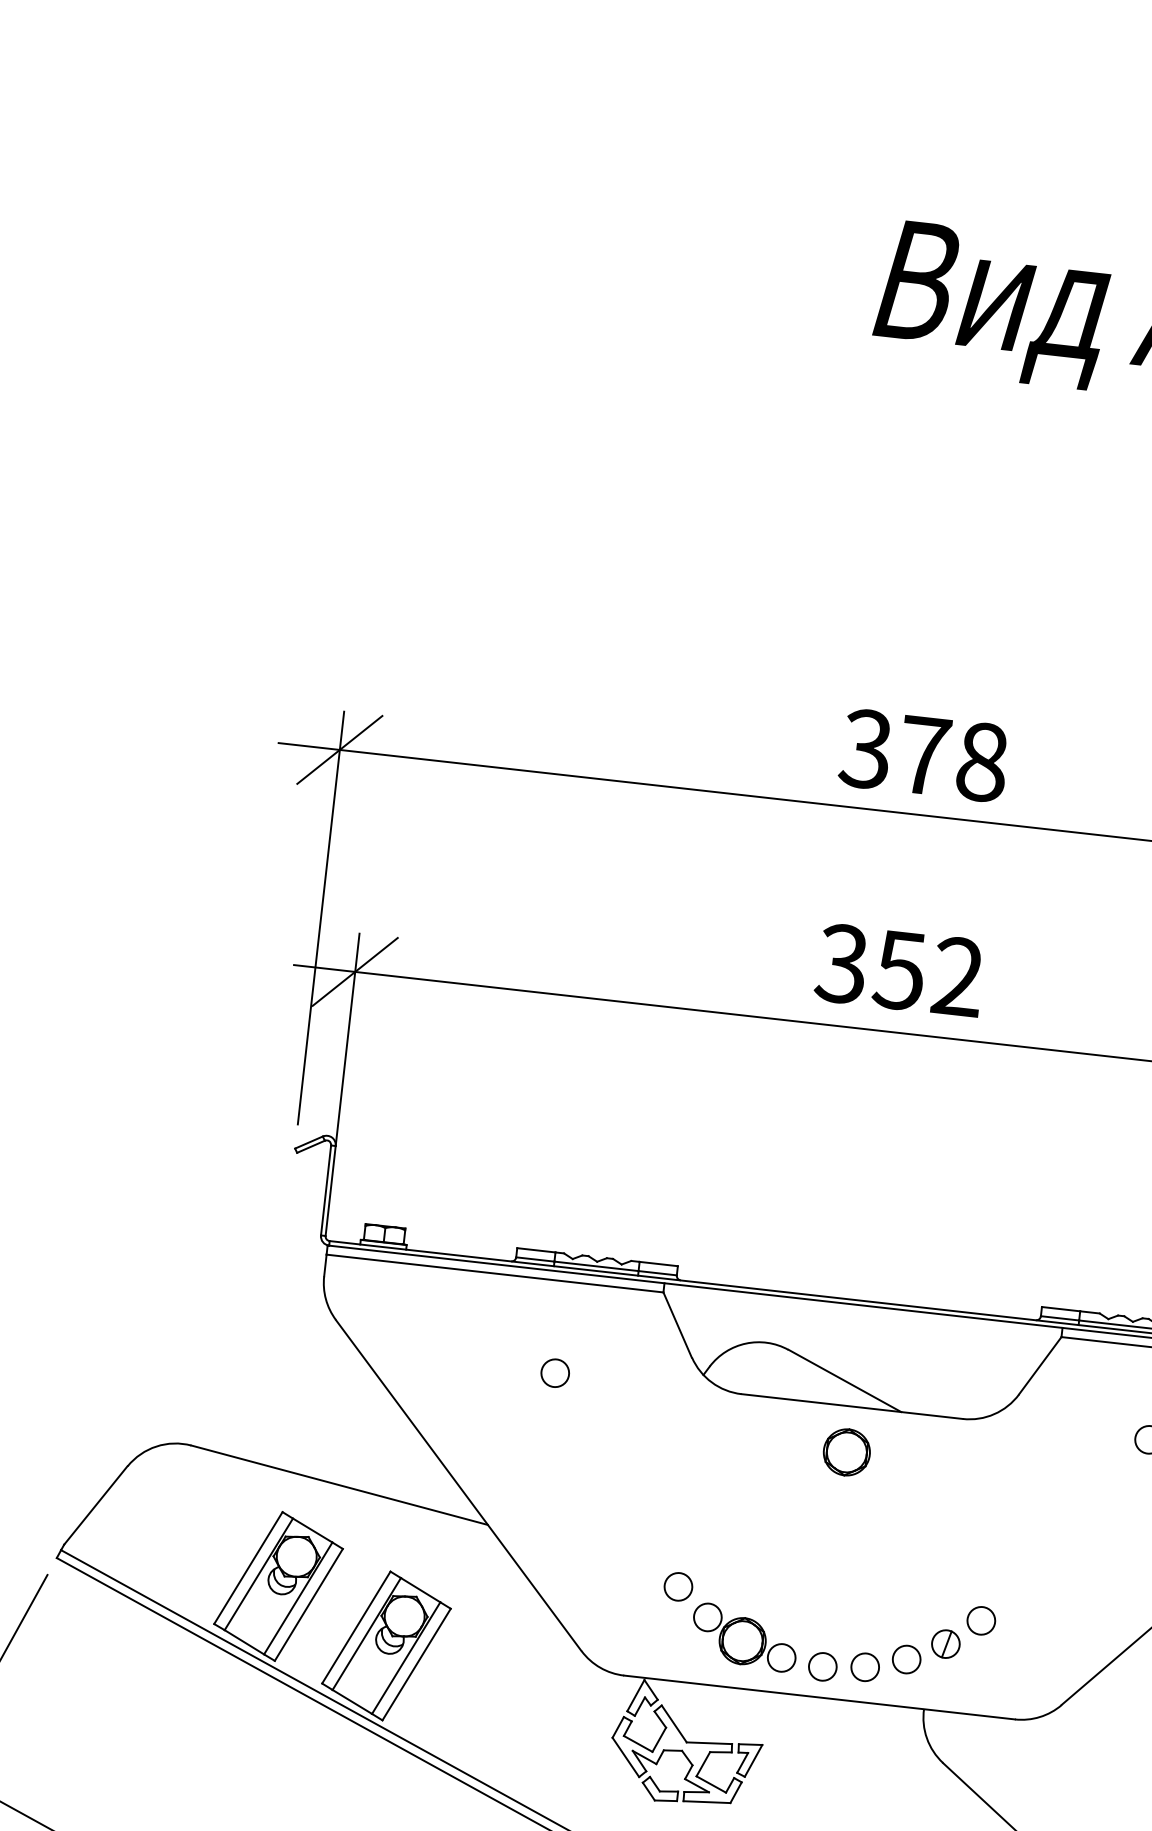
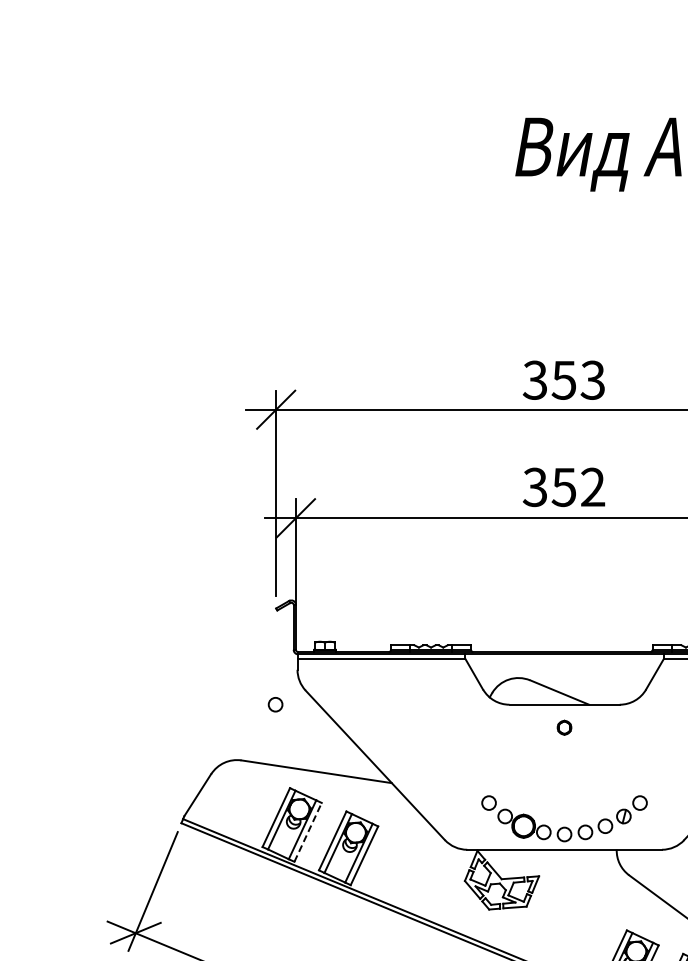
text: (953, 757) -> (578, 379), 378 -> 353
circle: (555, 1372) -> (275, 704), moved
part: (846, 1452) -> (564, 727), size x0.6
line: (309, 1603) -> (308, 831), solid -> dashed

